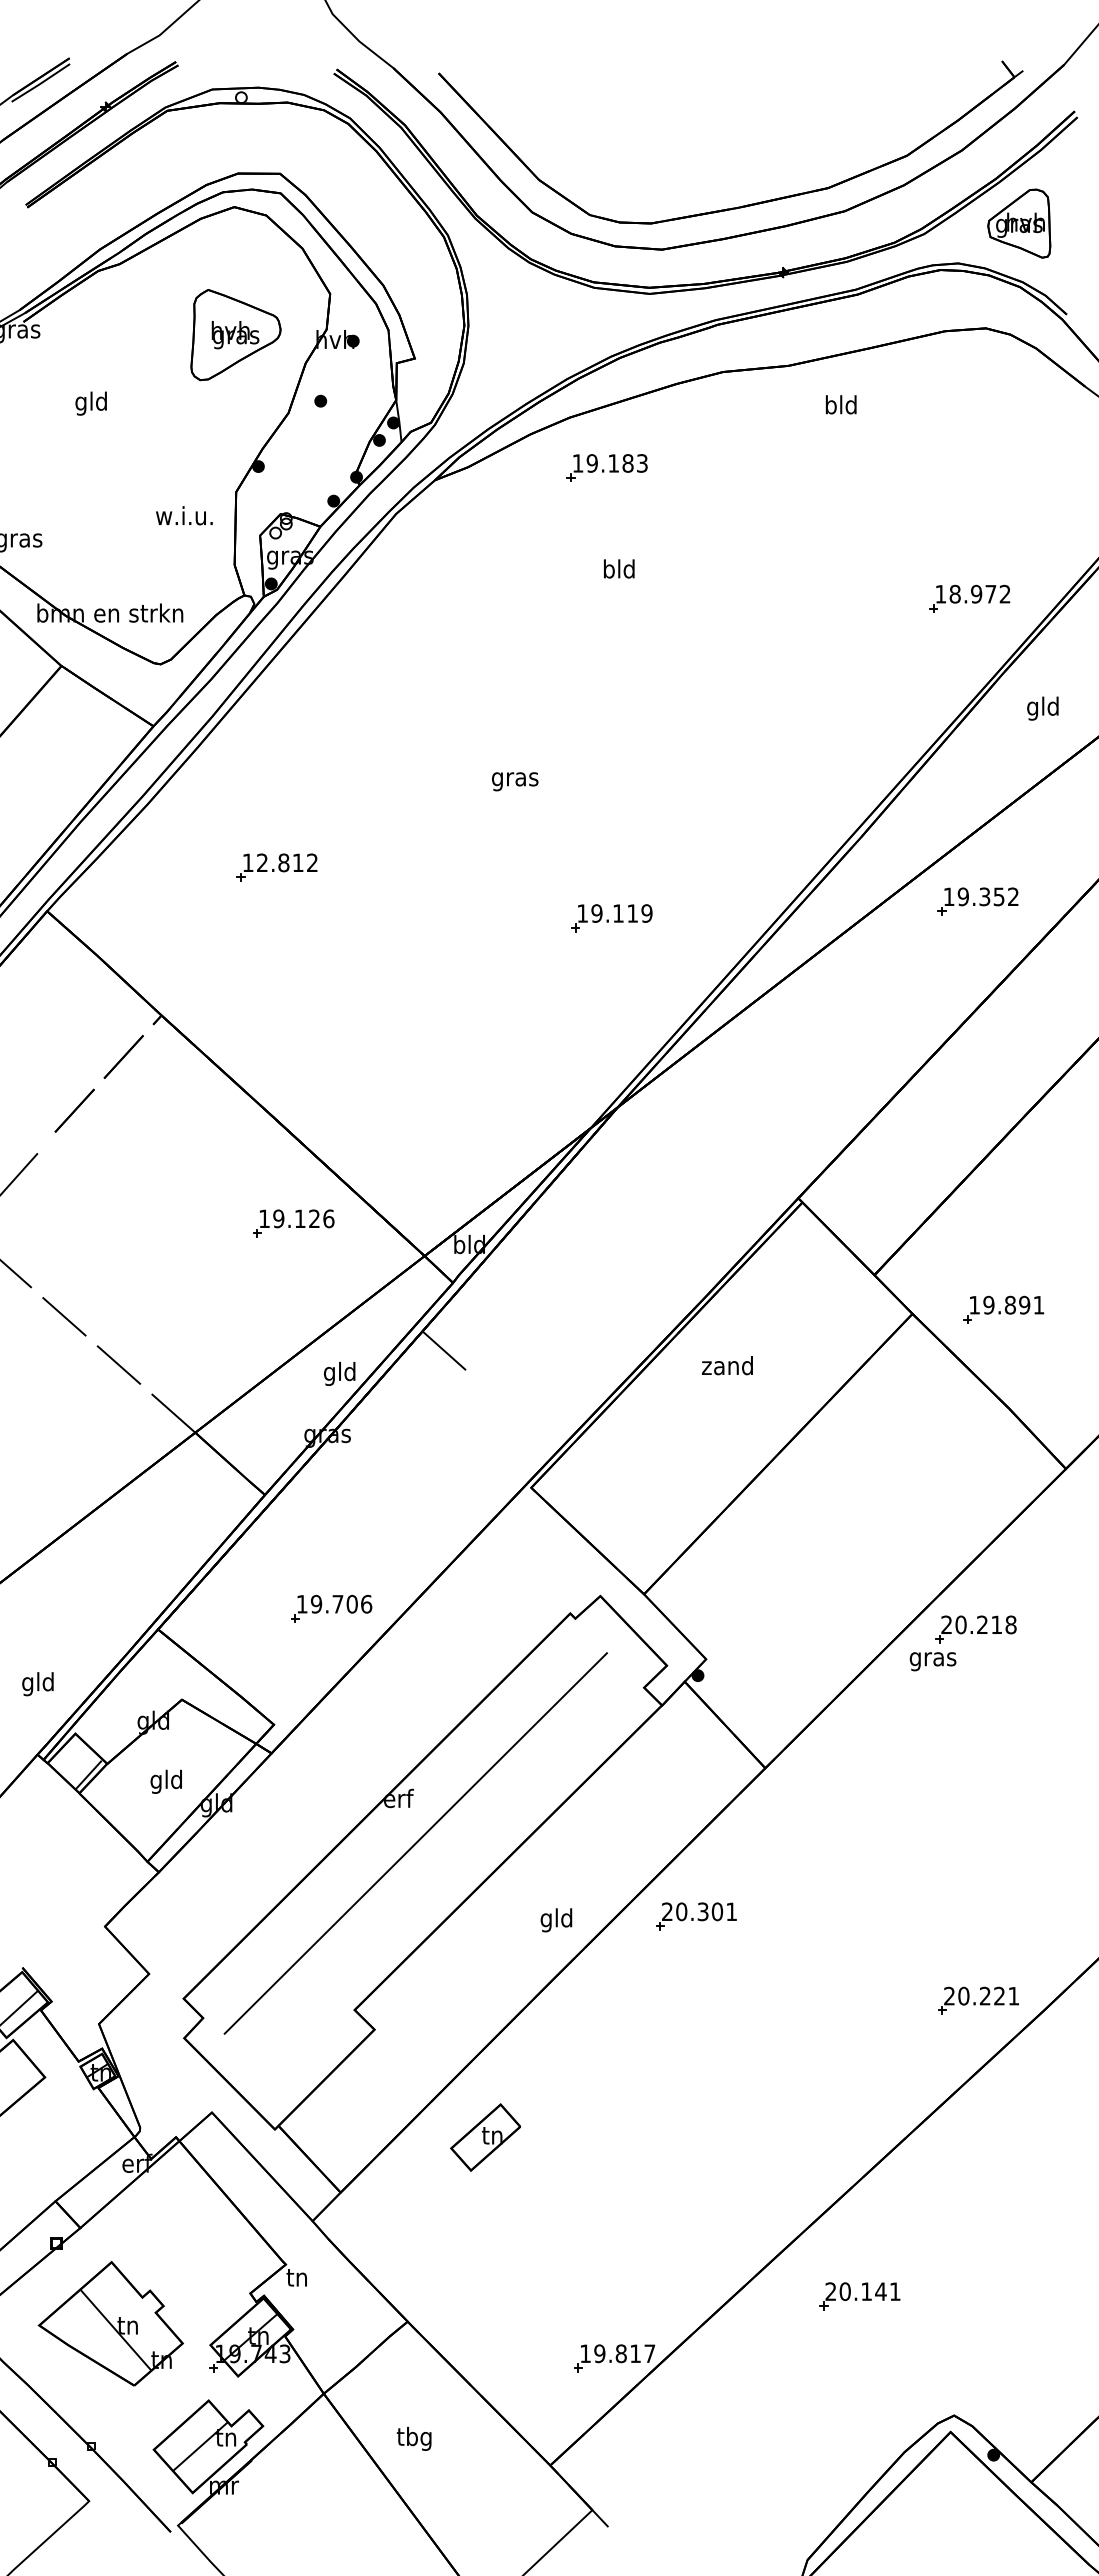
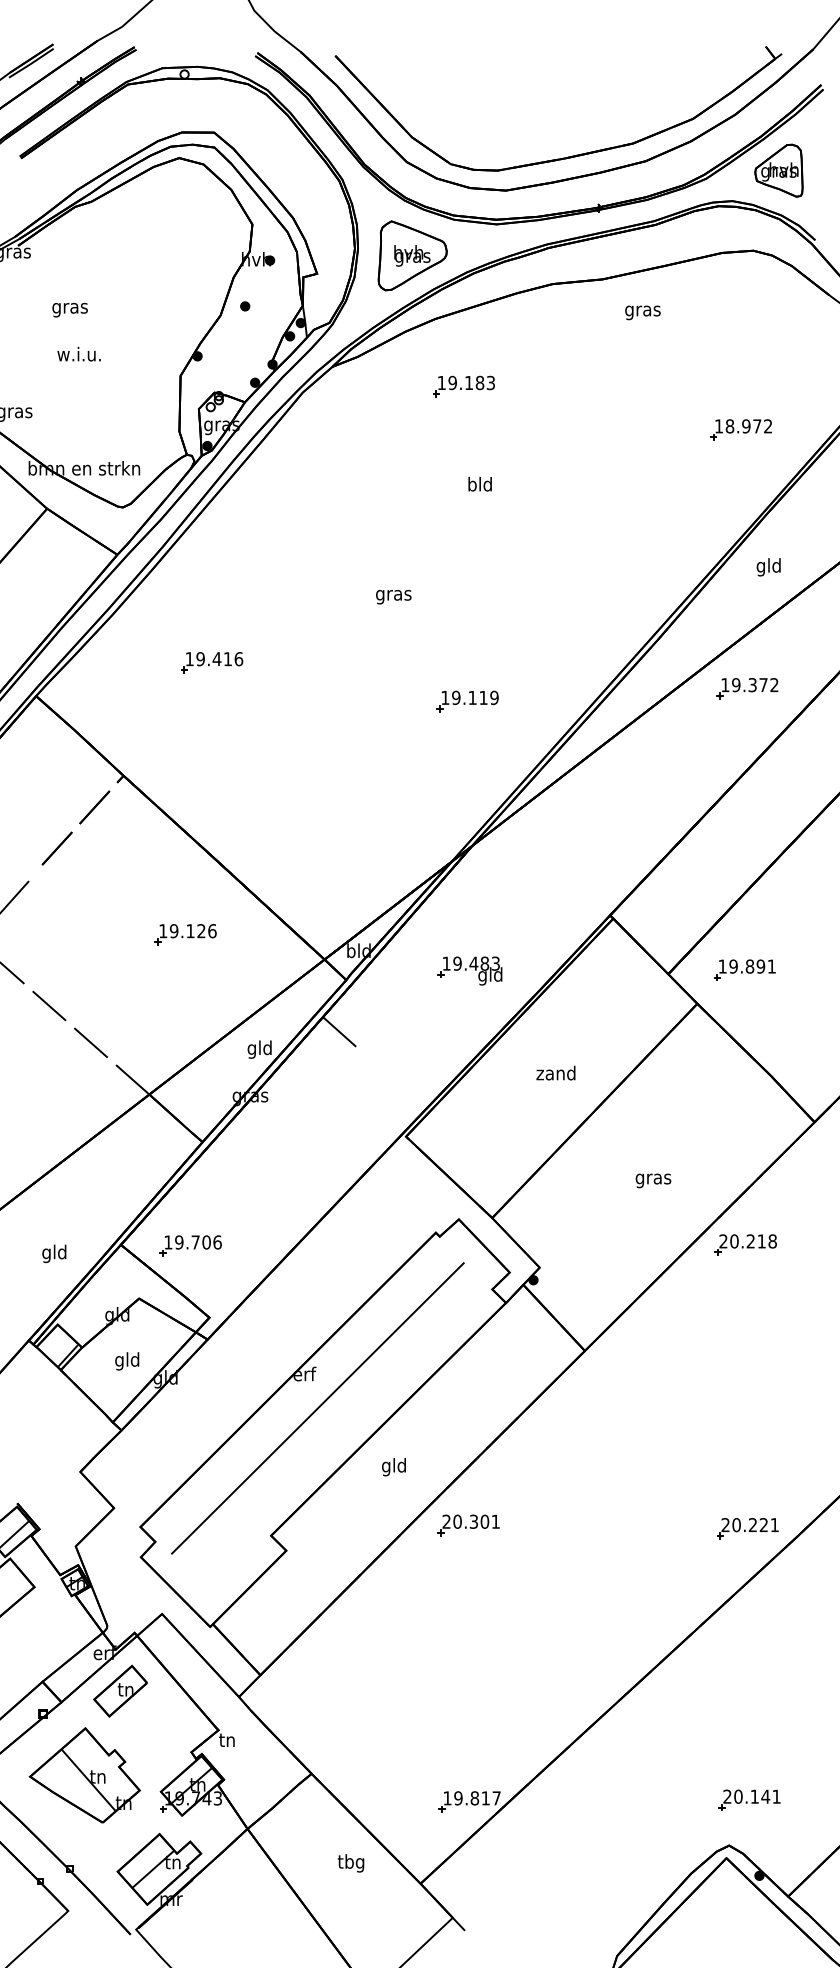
part: (235, 335) -> (412, 256), moved
text: (91, 403) -> (70, 308), gld -> gras
text: (841, 407) -> (643, 311), bld -> gras
part: (606, 467) -> (463, 386), moved
text: (184, 515) -> (79, 353), moved
text: (619, 568) -> (480, 483), moved
part: (969, 598) -> (740, 429), moved
text: (1042, 708) -> (768, 567), moved
text: (287, 862) -> (219, 658), 12.812 -> 19.416
text: (998, 896) -> (763, 684), 19.352 -> 19.372
part: (293, 1223) -> (185, 934), moved
part: (615, 1271) -> (470, 971), added
part: (1003, 1309) -> (744, 969), moved
text: (726, 1365) -> (555, 1073), moved
part: (331, 1608) -> (190, 1245), moved
text: (932, 1661) -> (653, 1180), moved
text: (37, 1684) -> (53, 1254), moved
part: (696, 1916) -> (468, 1525), moved
text: (556, 1920) -> (394, 1467), moved
part: (485, 2137) -> (120, 1691), moved
part: (859, 2296) -> (749, 1800), moved
text: (413, 2438) -> (350, 1863), moved

